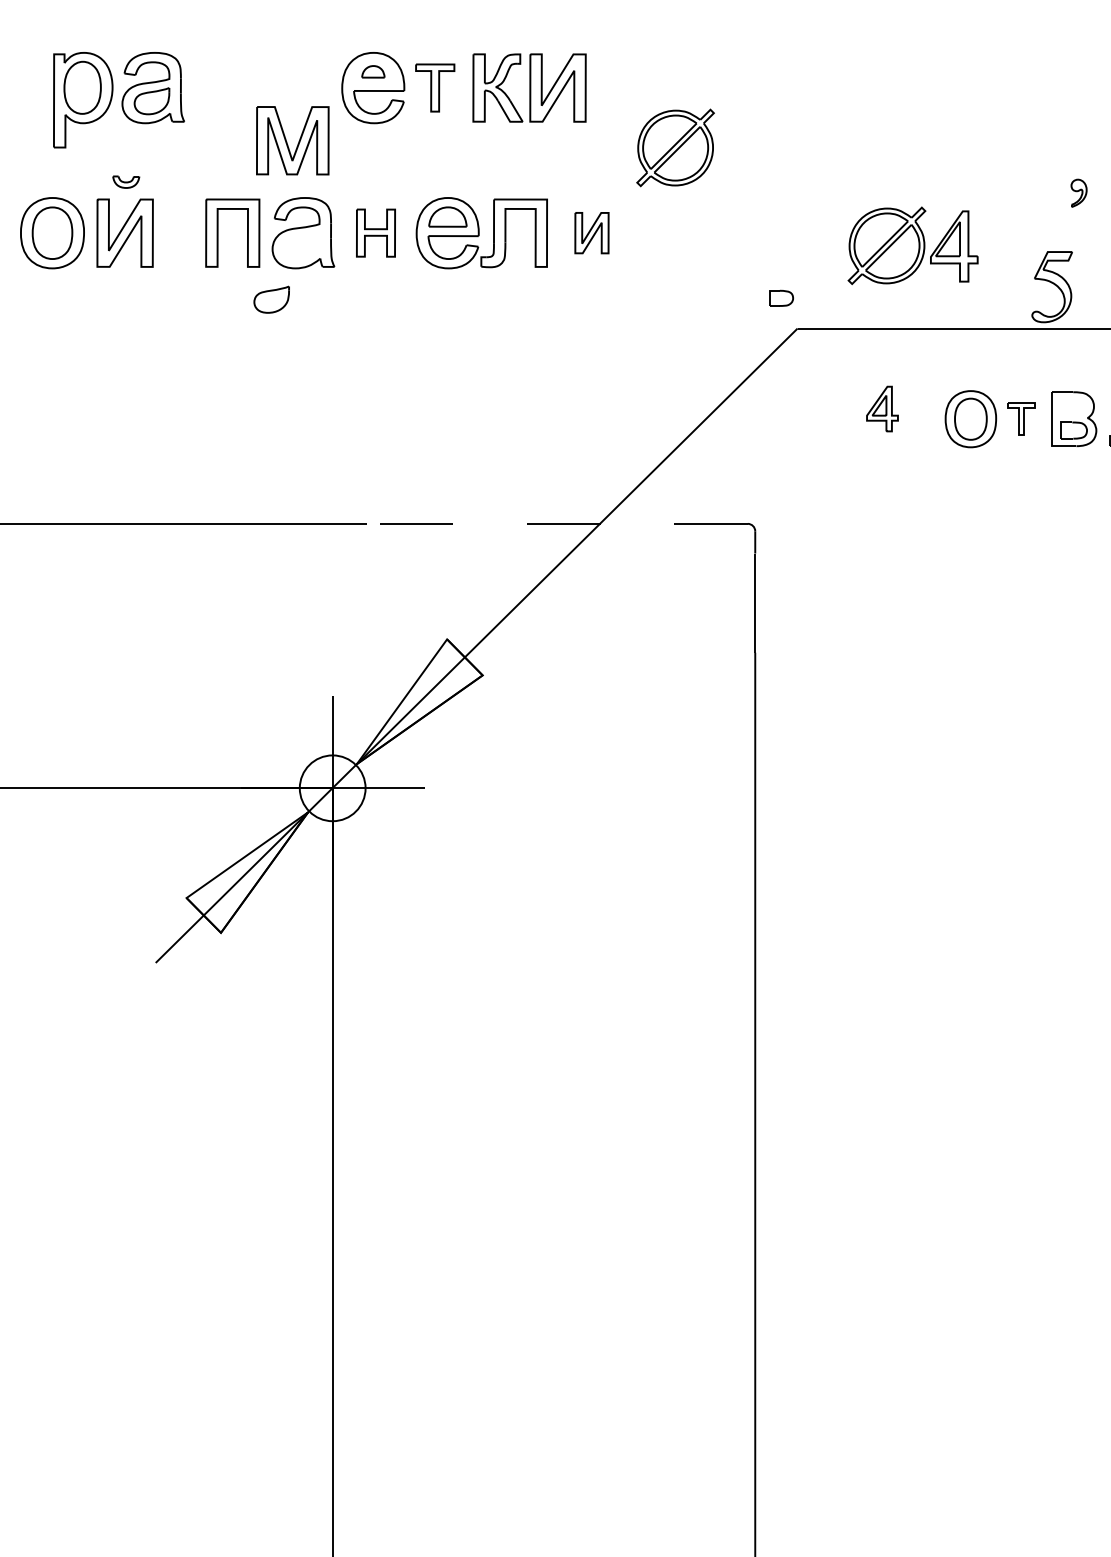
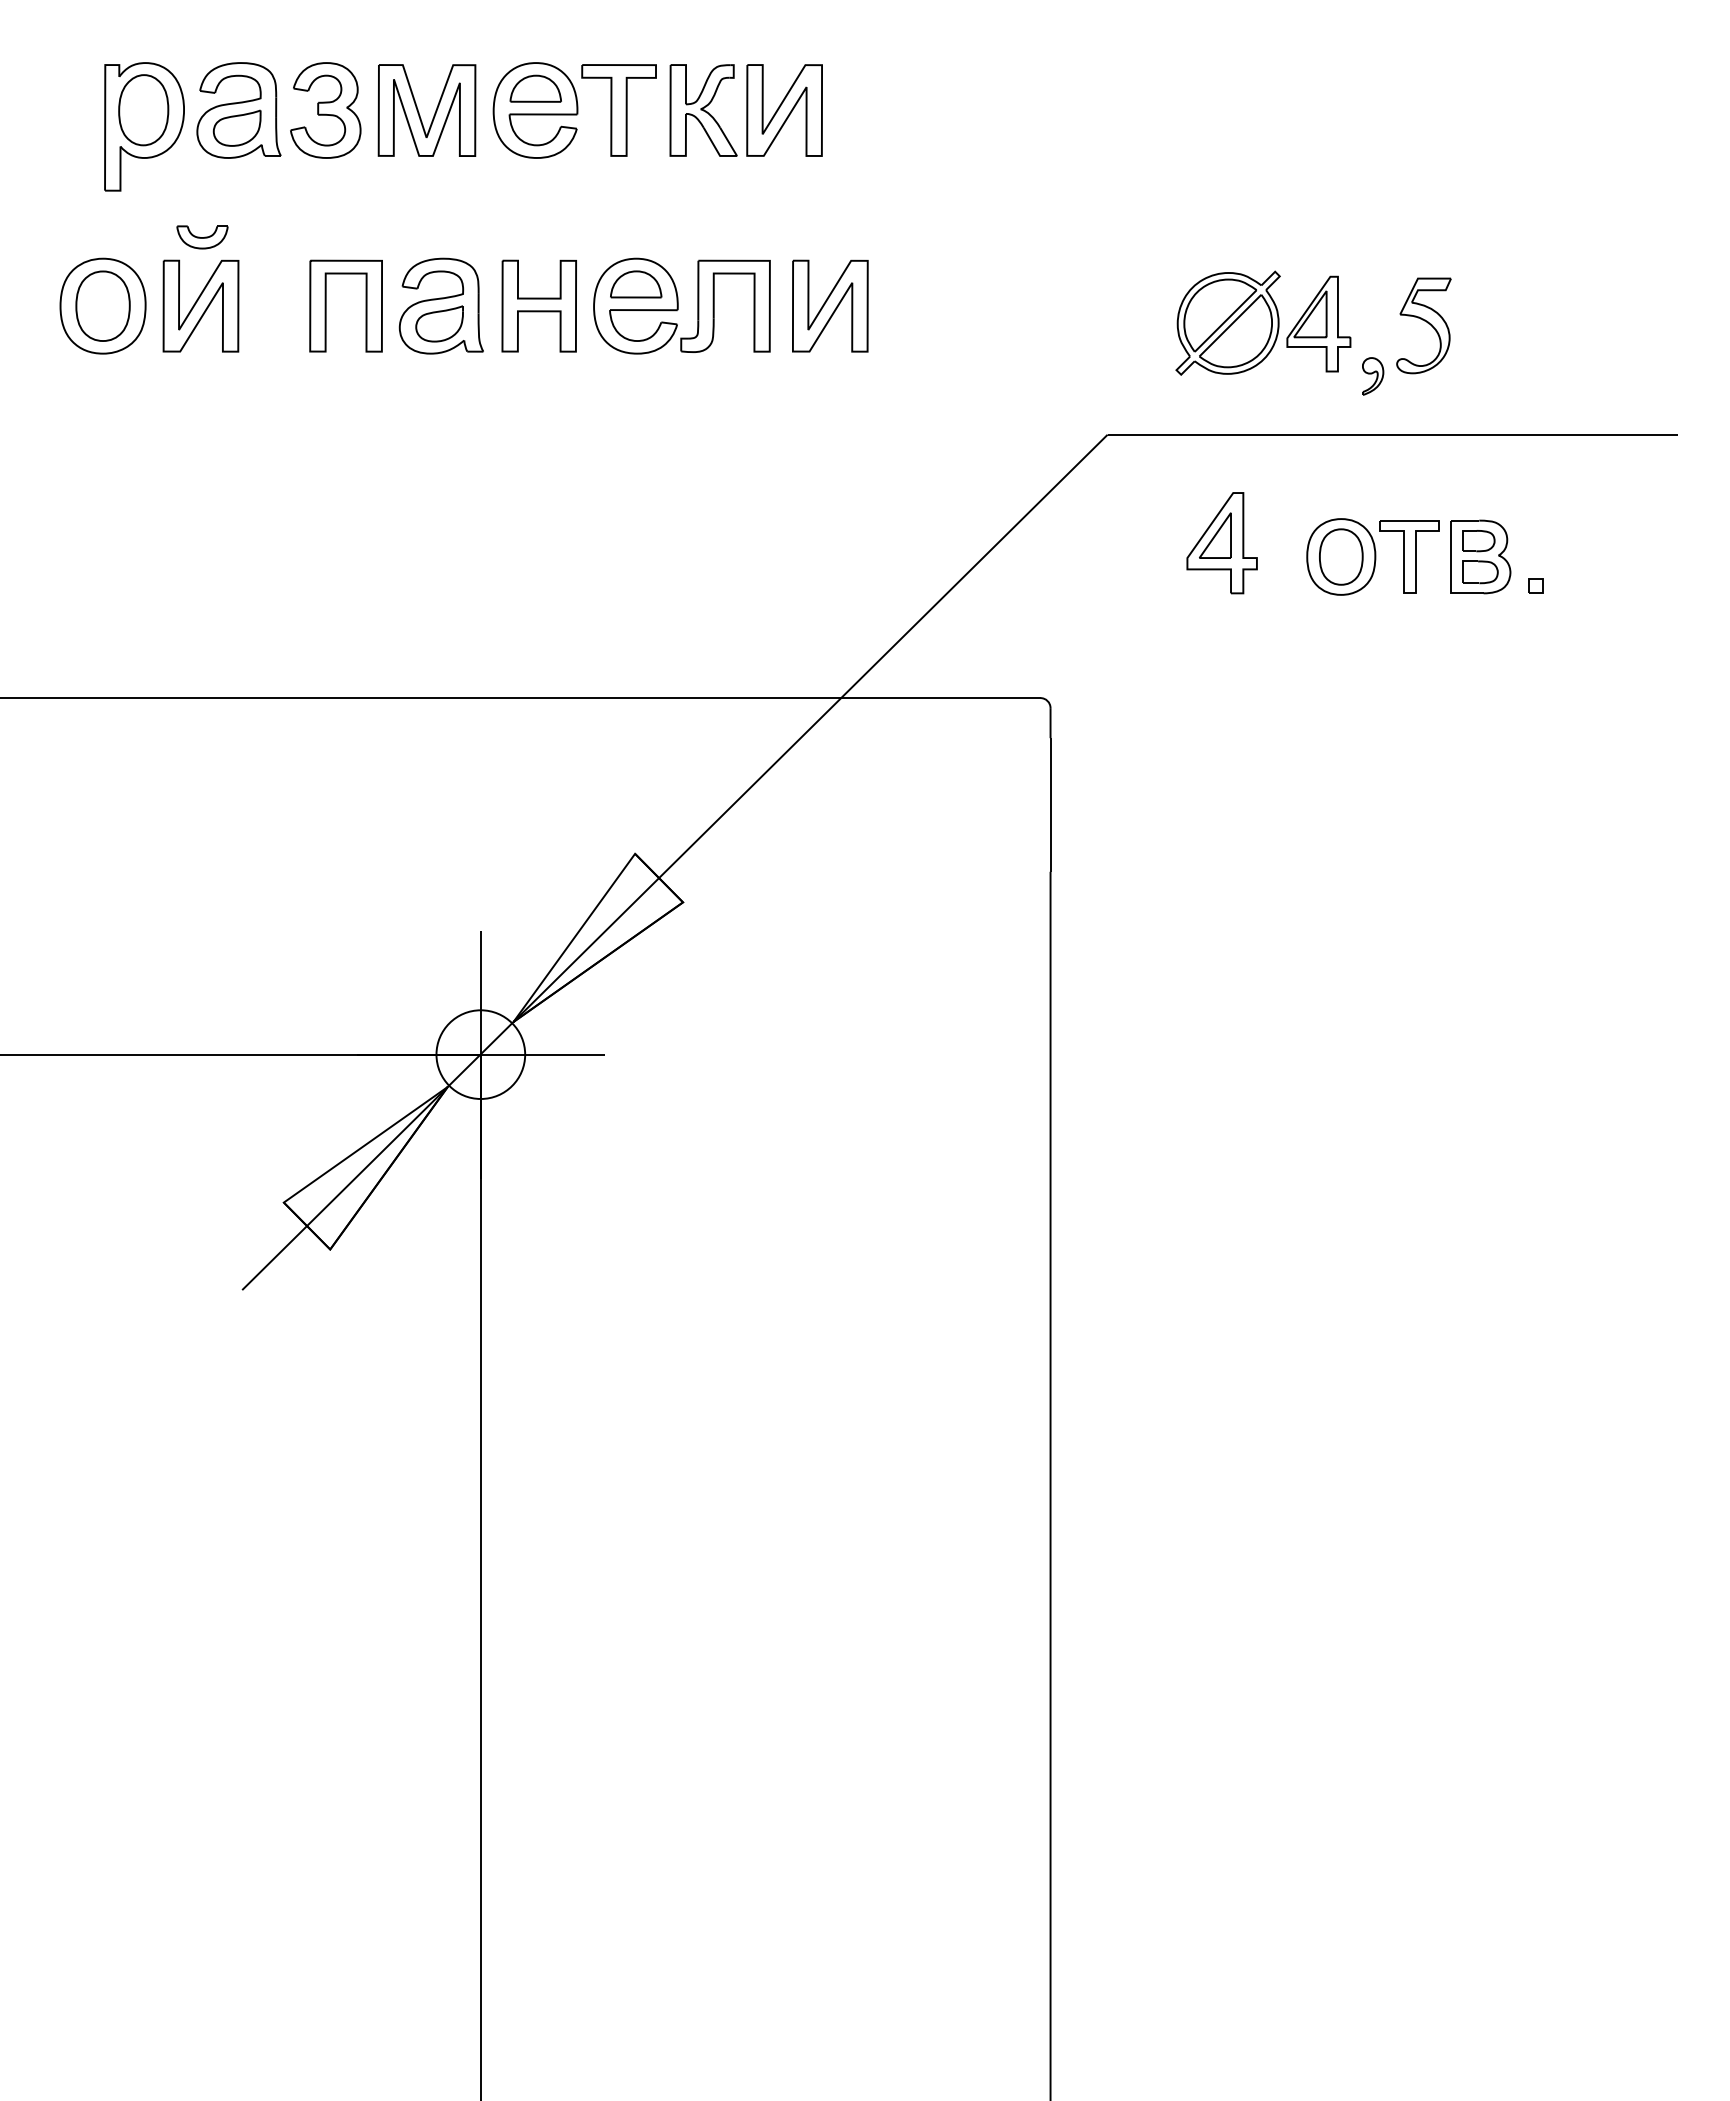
part: (373, 71) -> (535, 88), size x1.67
part: (217, 88) -> (325, 110), added
part: (434, 88) -> (618, 110), size x1.43
part: (287, 142) -> (419, 112), moved
part: (675, 147) -> (942, 190), removed
part: (126, 182) -> (202, 237), size x1.43
part: (1079, 193) -> (1373, 376), moved
part: (375, 232) -> (538, 305), size x1.43
part: (592, 232) -> (830, 305), size x1.67
part: (1051, 286) -> (1423, 325), moved
part: (781, 298) -> (1478, 541), moved
part: (271, 299) -> (439, 323), moved
part: (882, 409) -> (1221, 543), size x1.67
part: (1021, 418) -> (1409, 556), size x1.67
line: (557, 524) -> (783, 698), dashed -> solid

